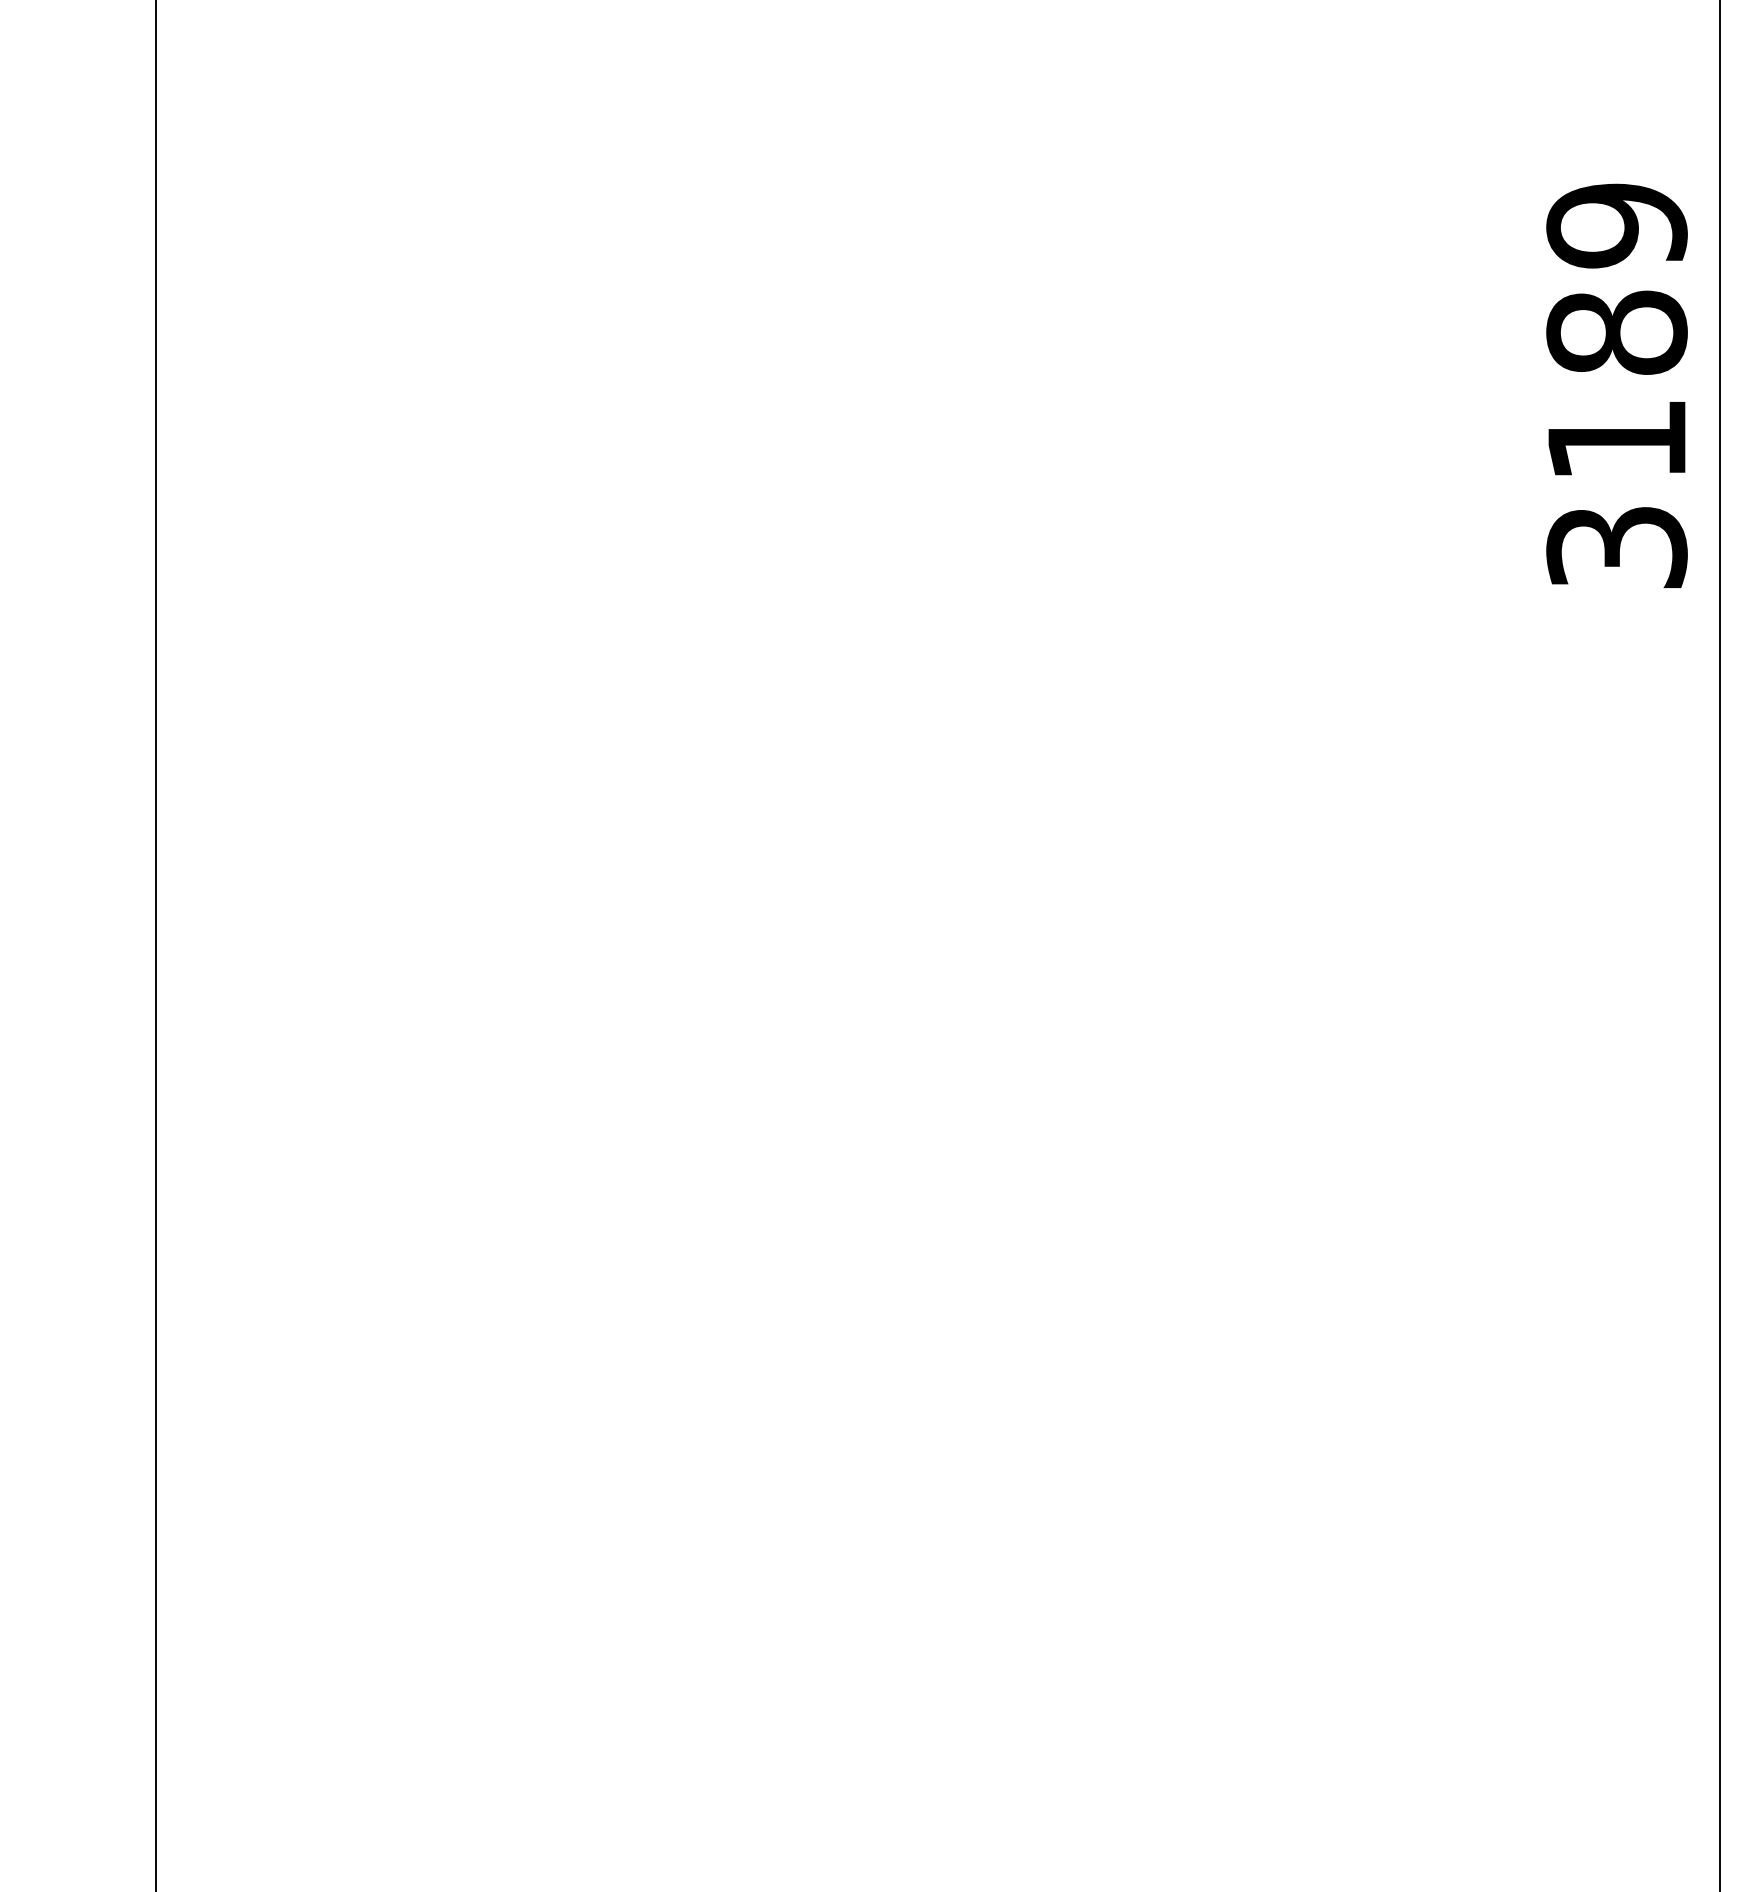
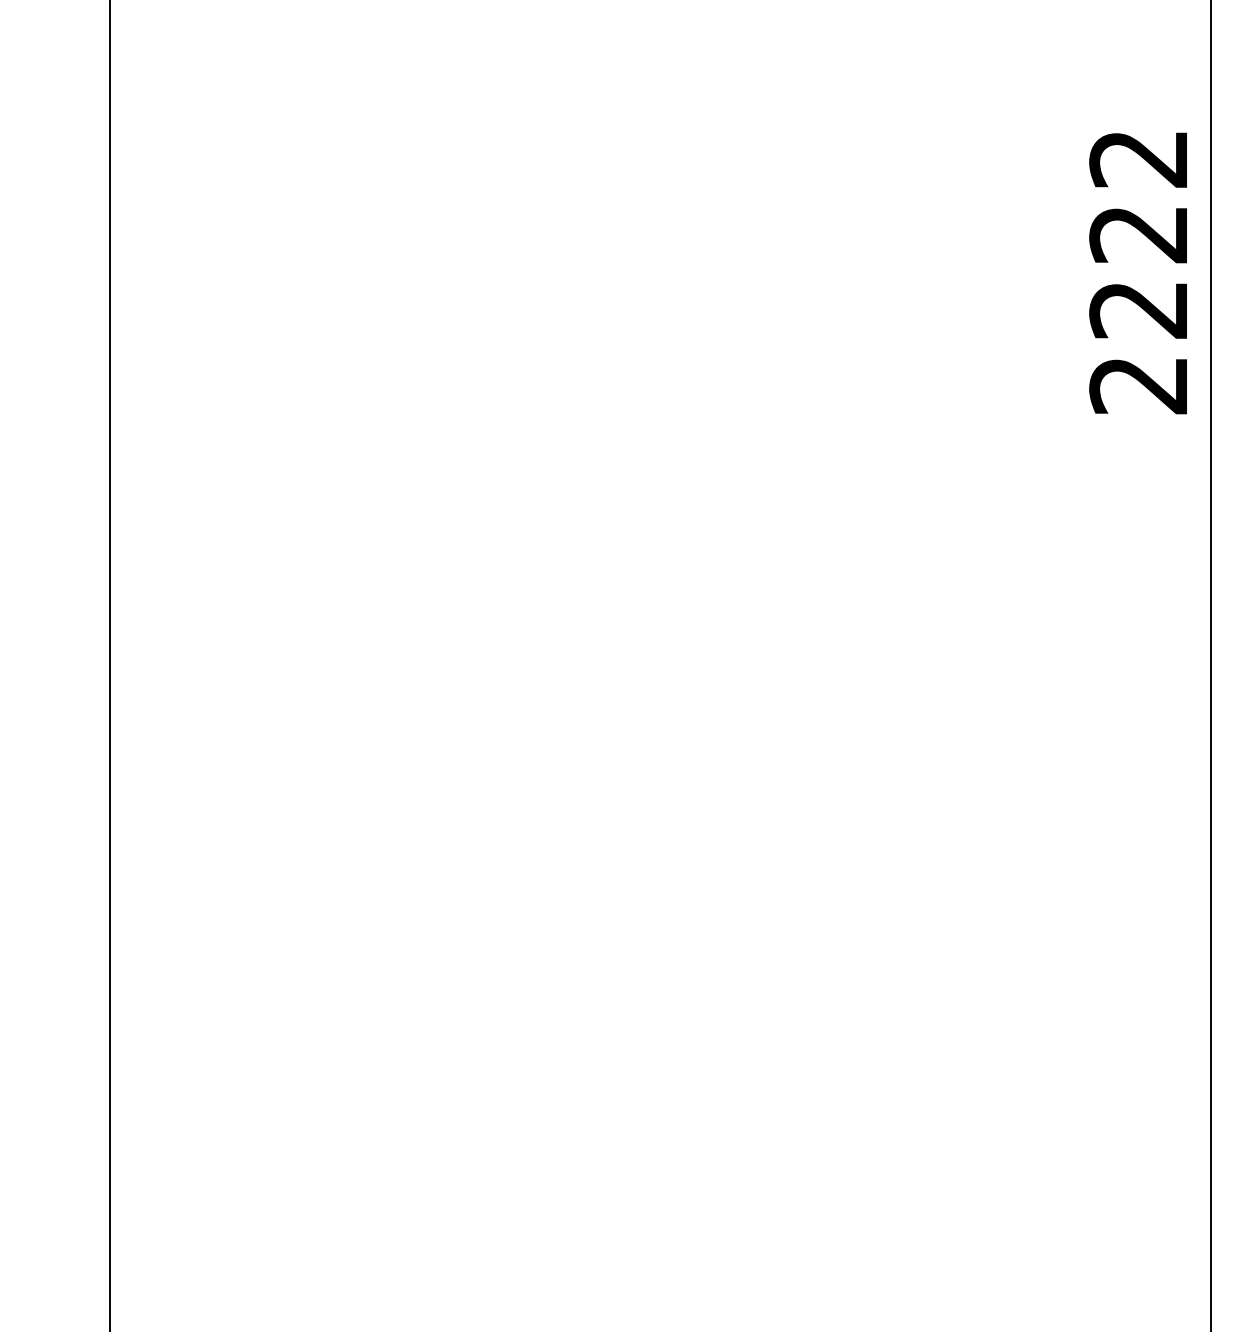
text: (1616, 385) -> (1138, 271), 3189 -> 2222

